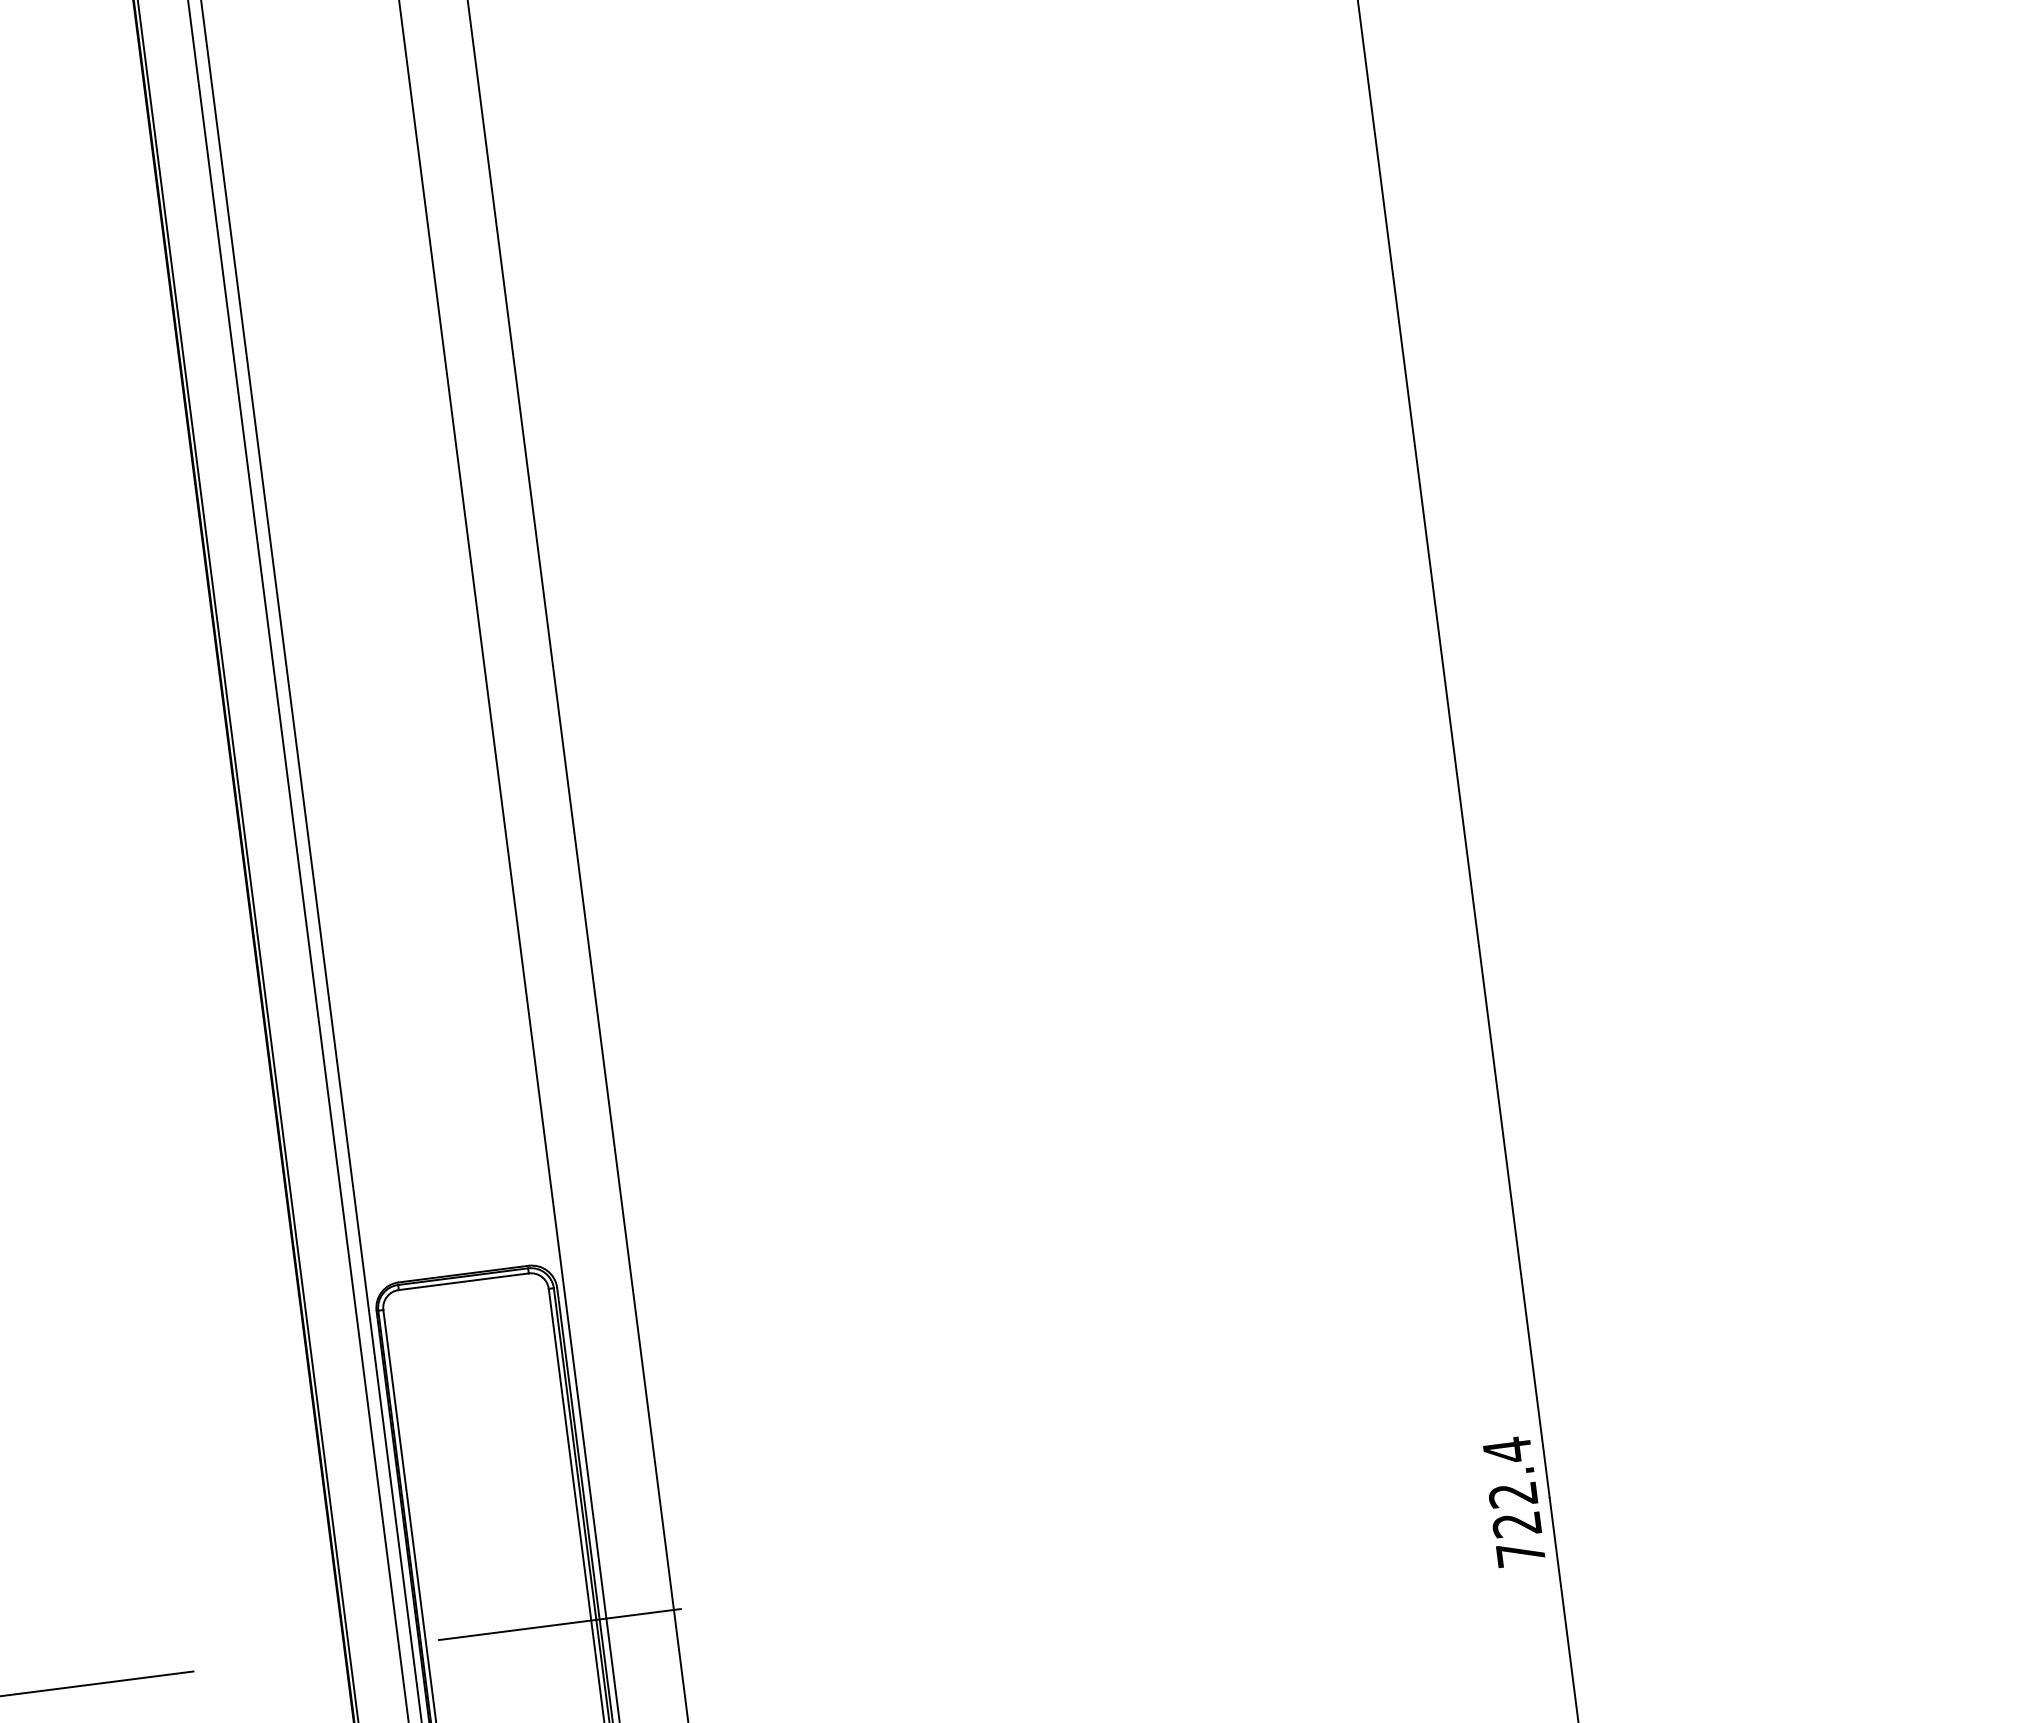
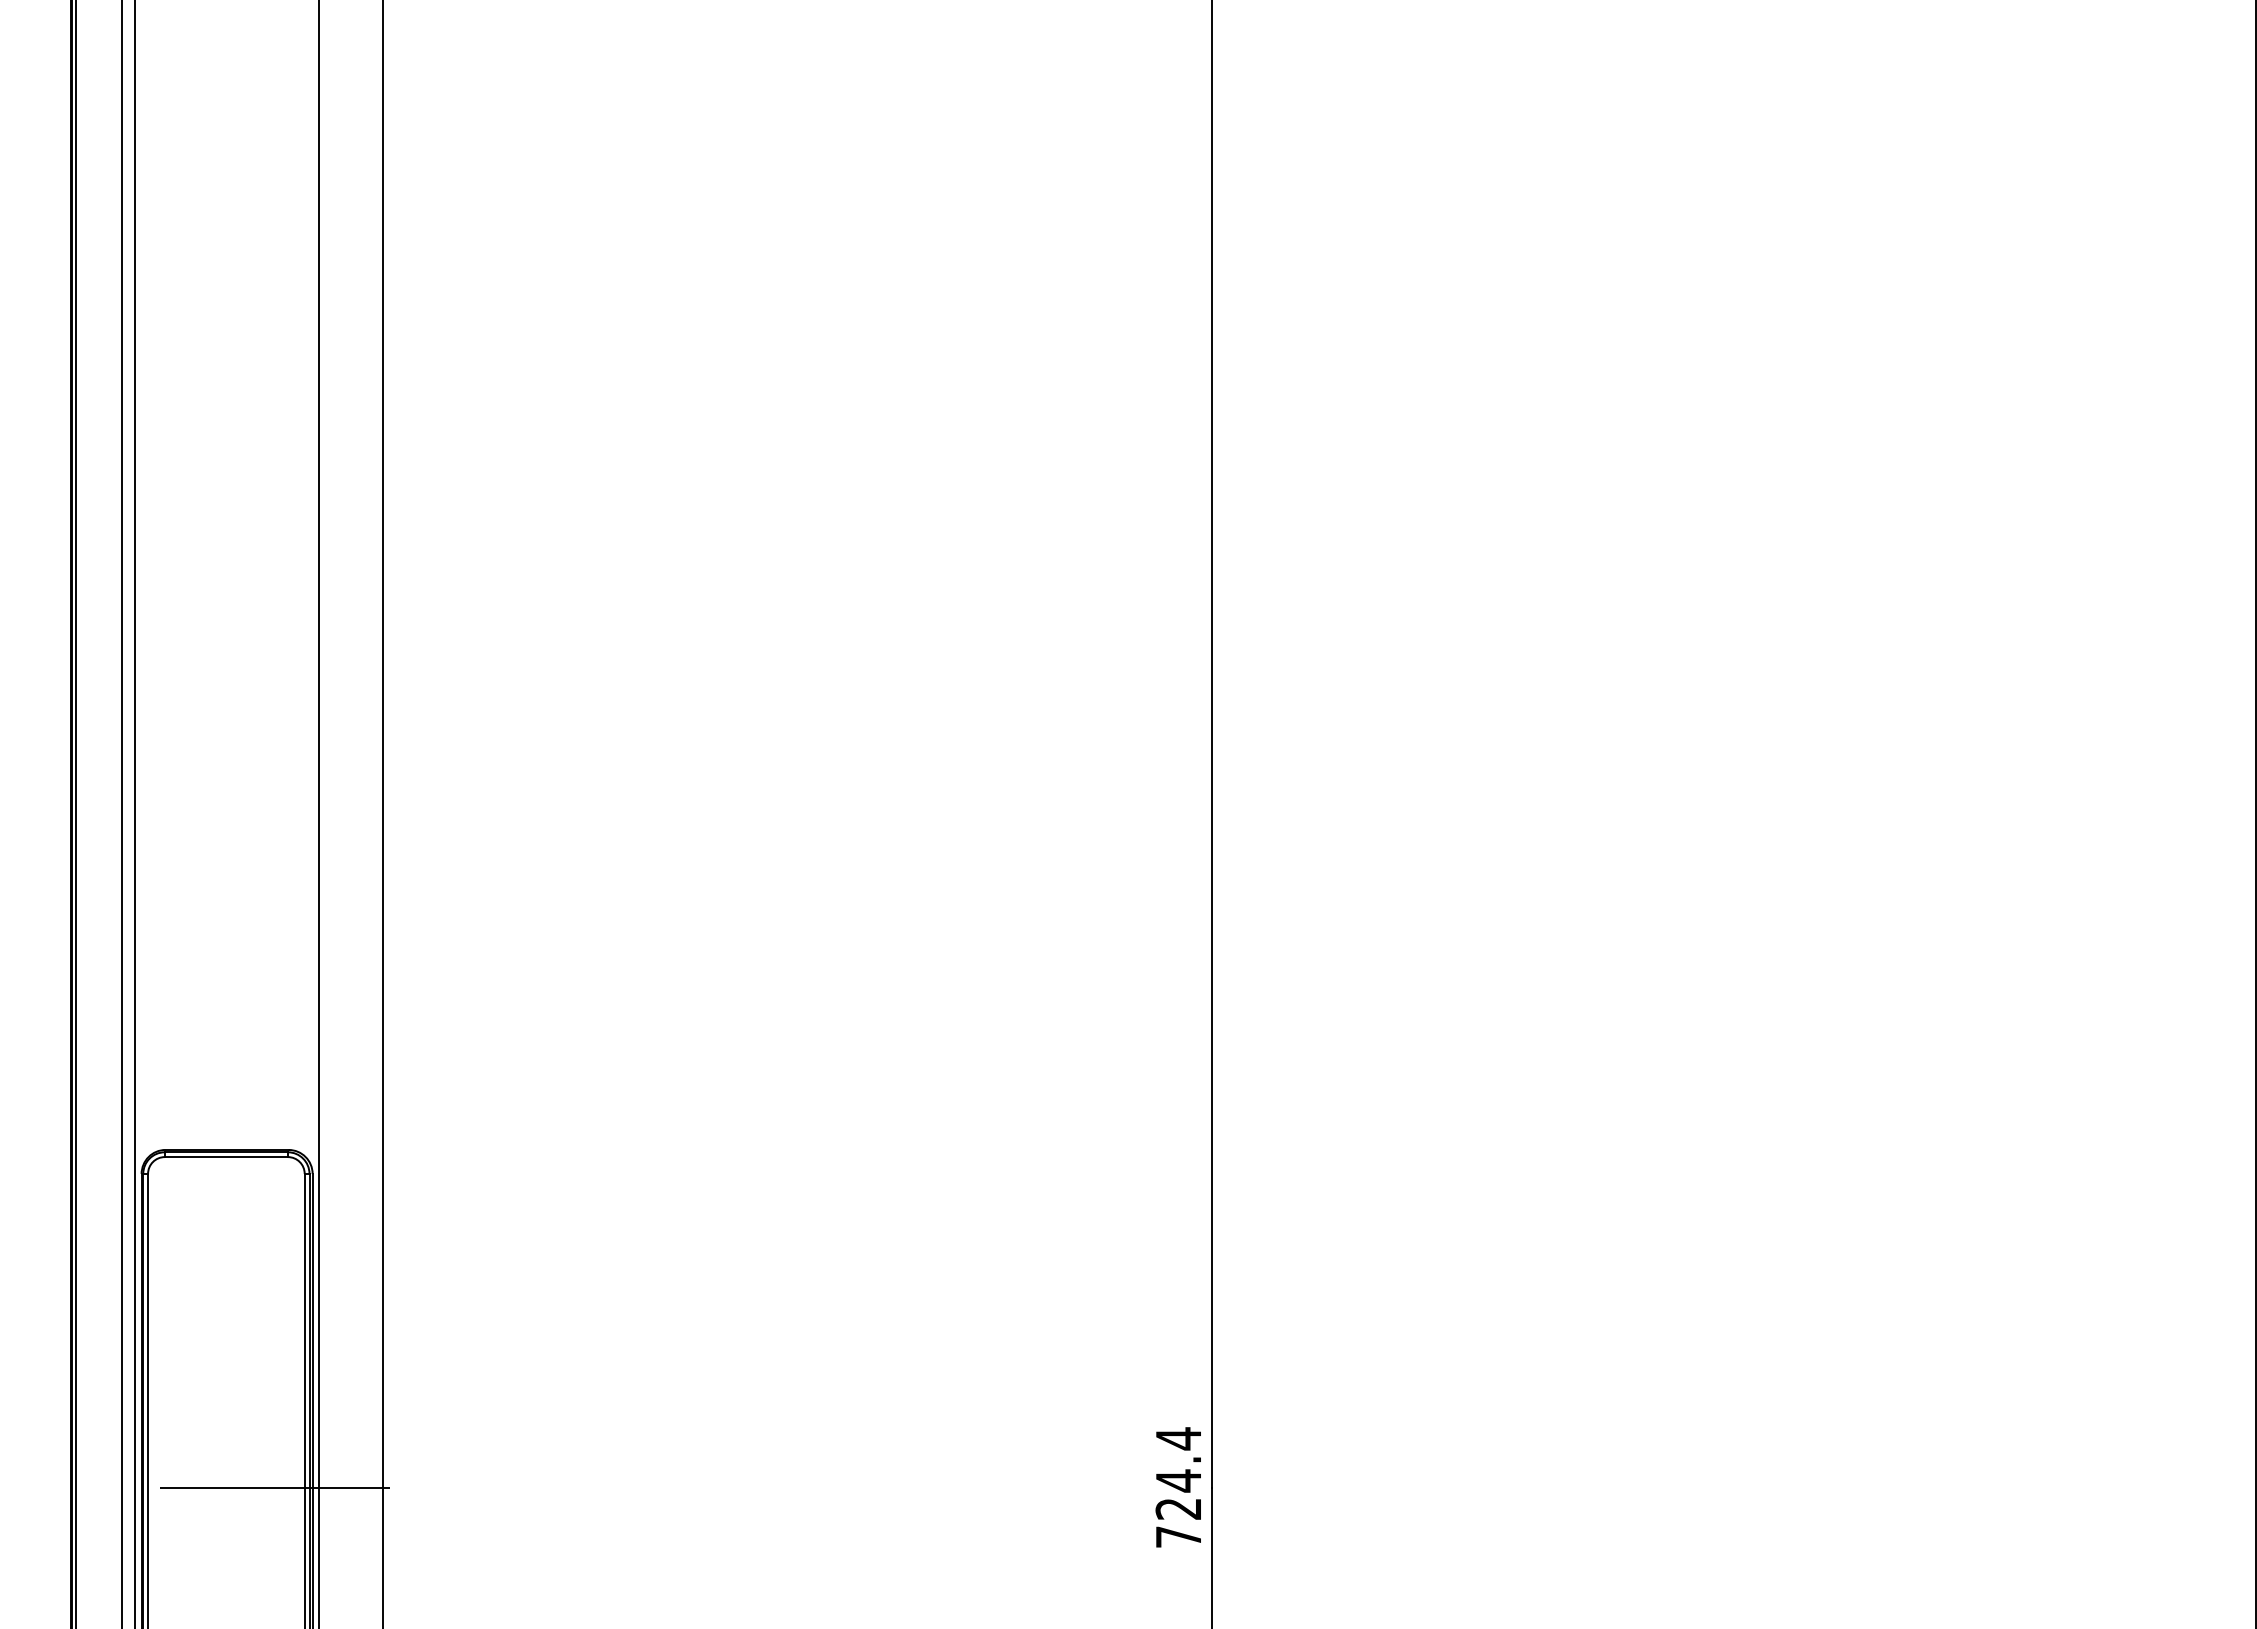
text: (1512, 1494) -> (1177, 1480), 722.4 -> 724.4

